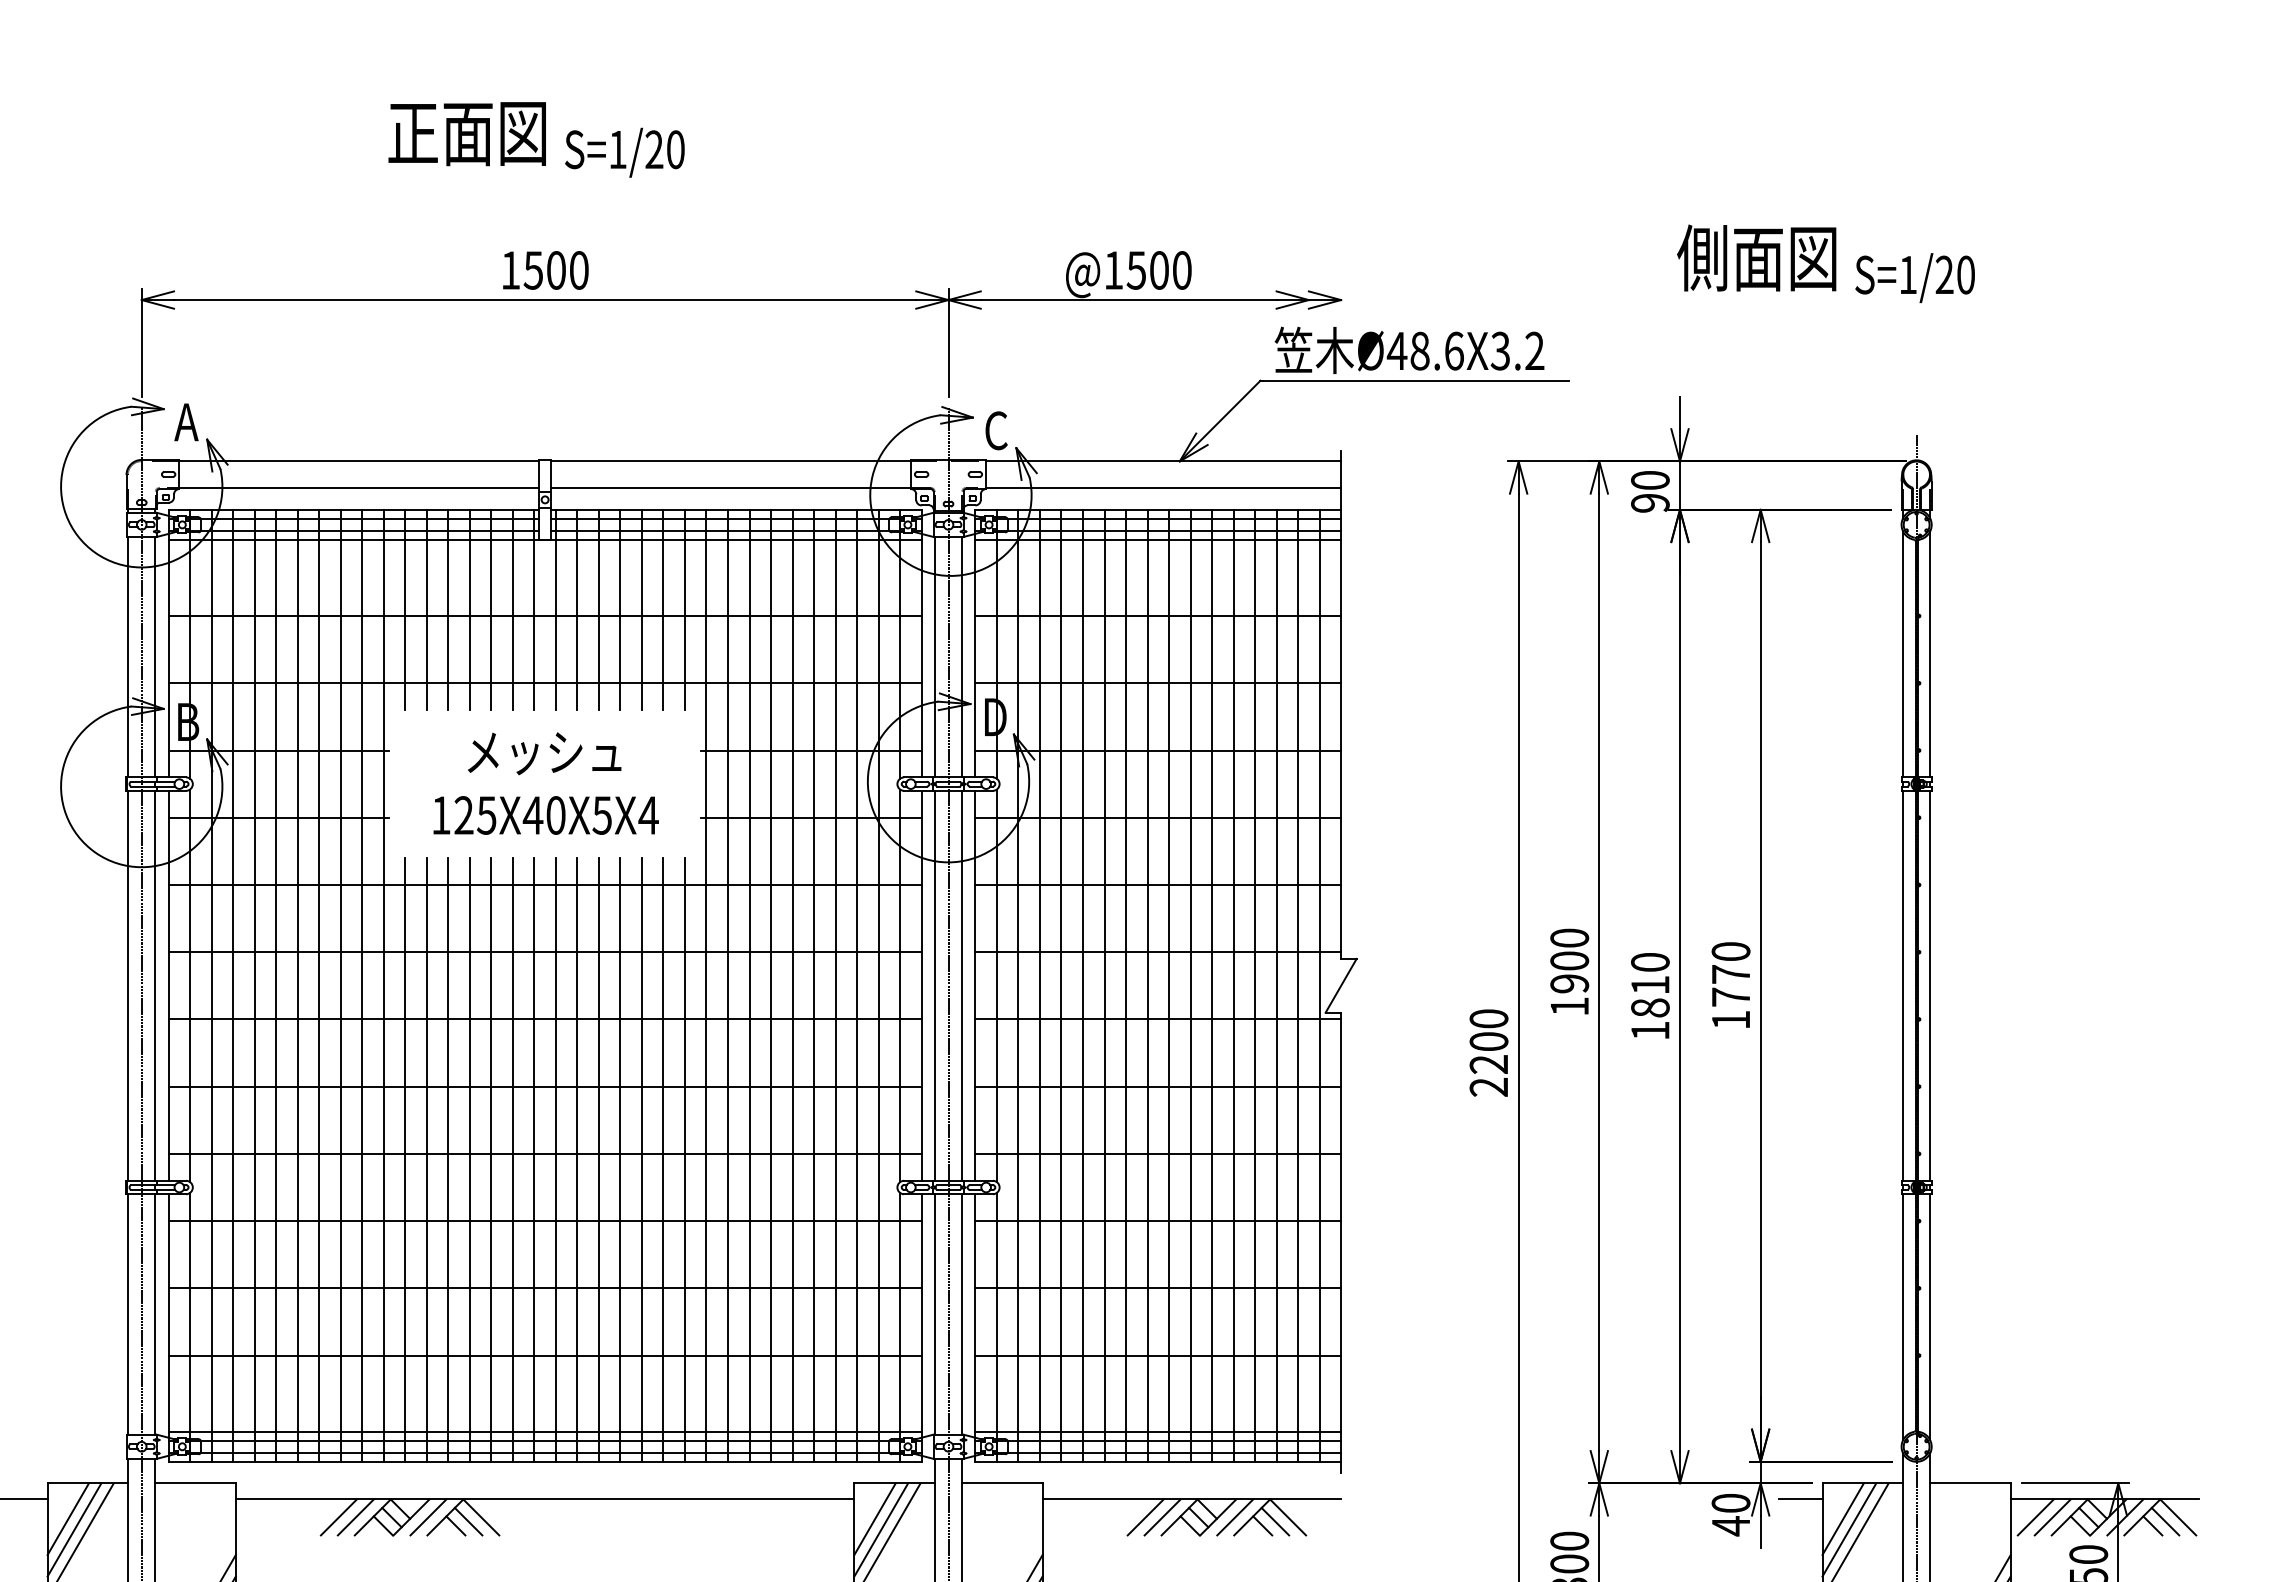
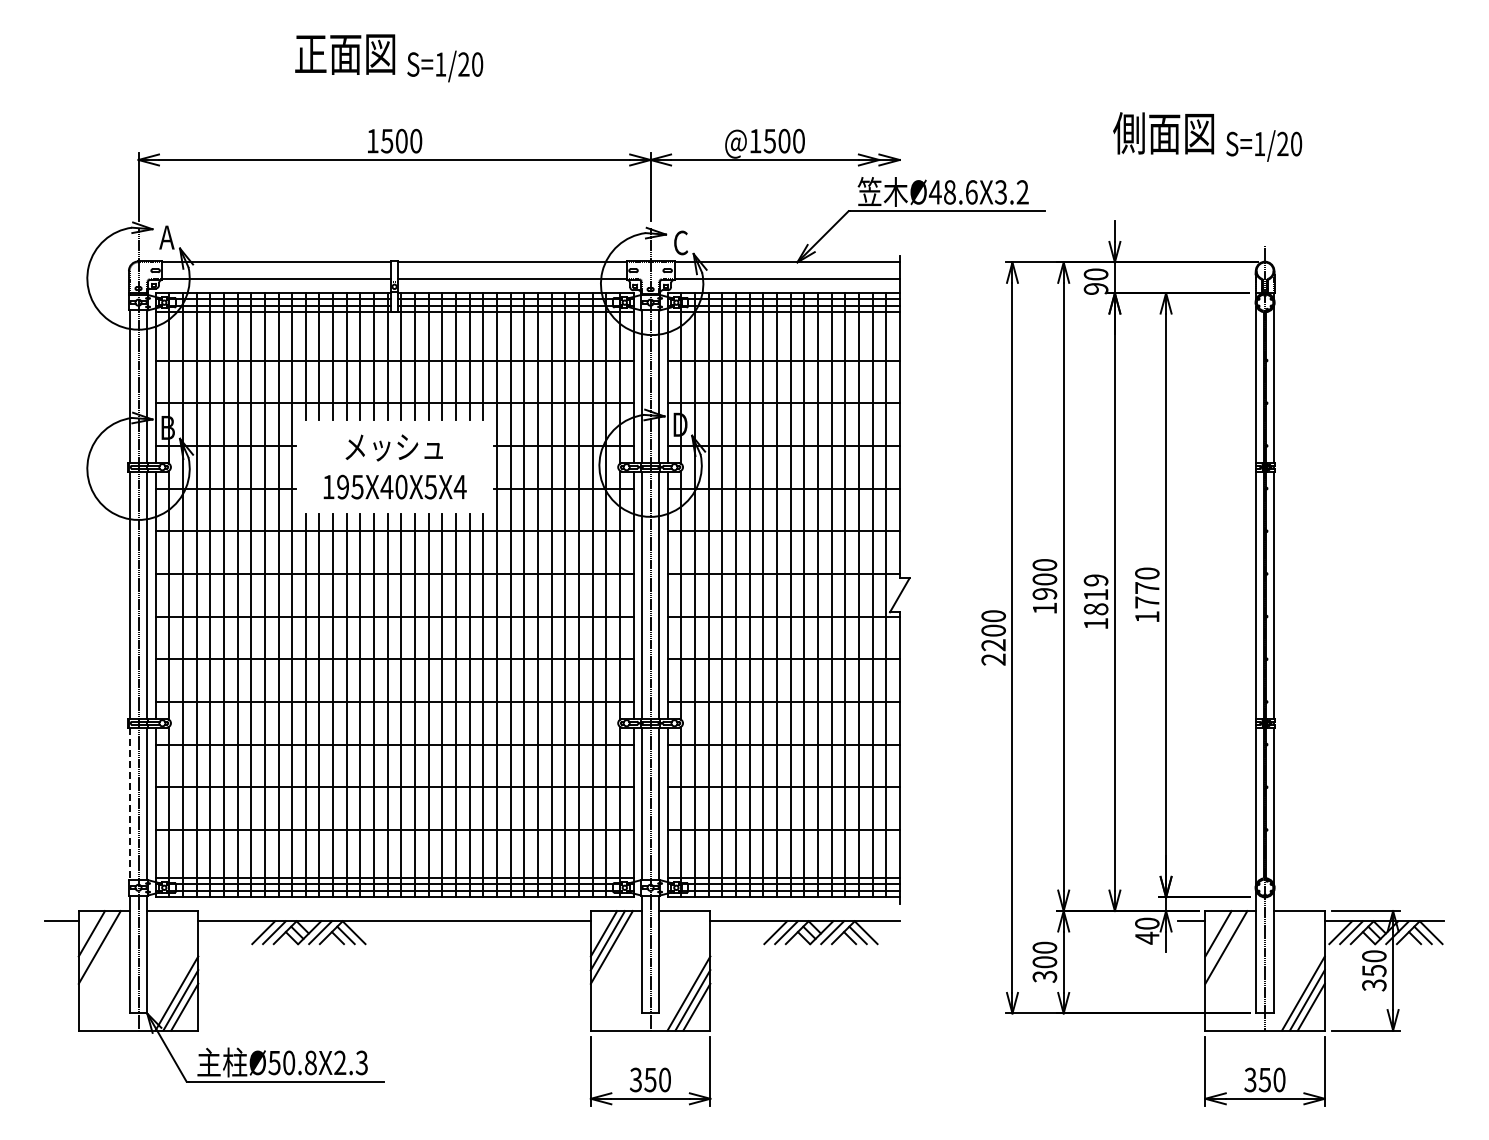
text: (464, 816) -> (343, 487), 125X40X5X4 -> 195X40X5X4
text: (1649, 962) -> (1095, 580), 1810 -> 1819
line: (127, 1315) -> (129, 804), solid -> dashed
line: (73, 1529) -> (95, 940), removed
line: (1849, 1529) -> (1222, 940), removed

